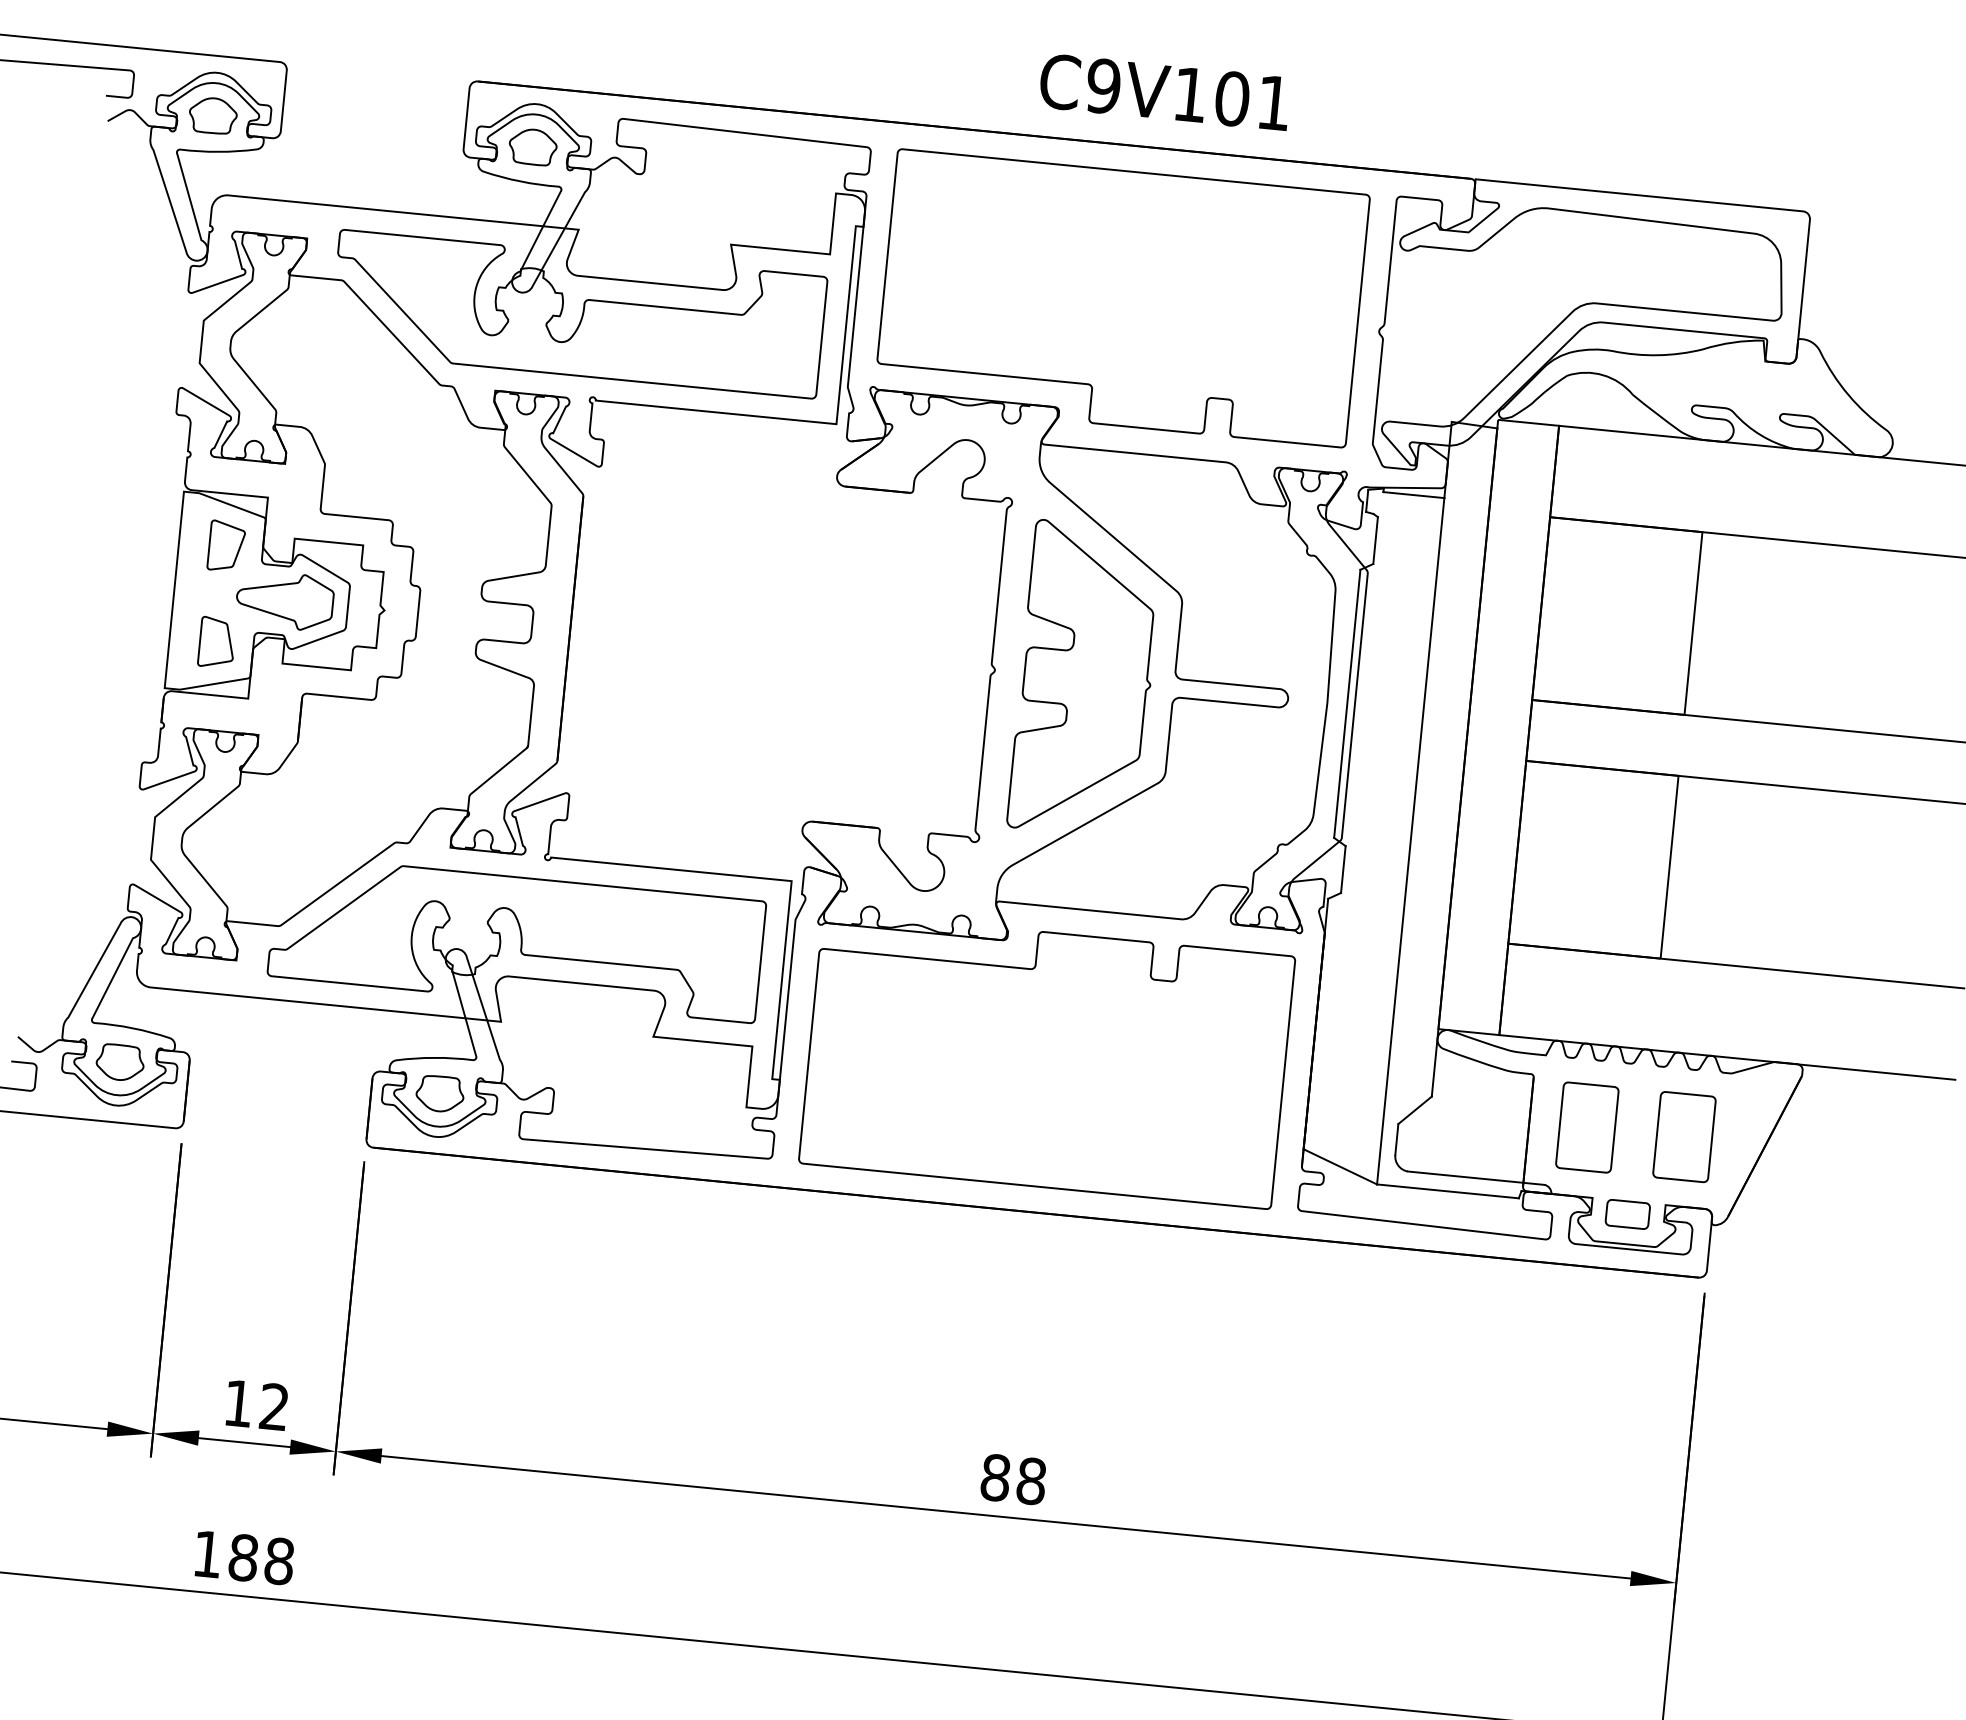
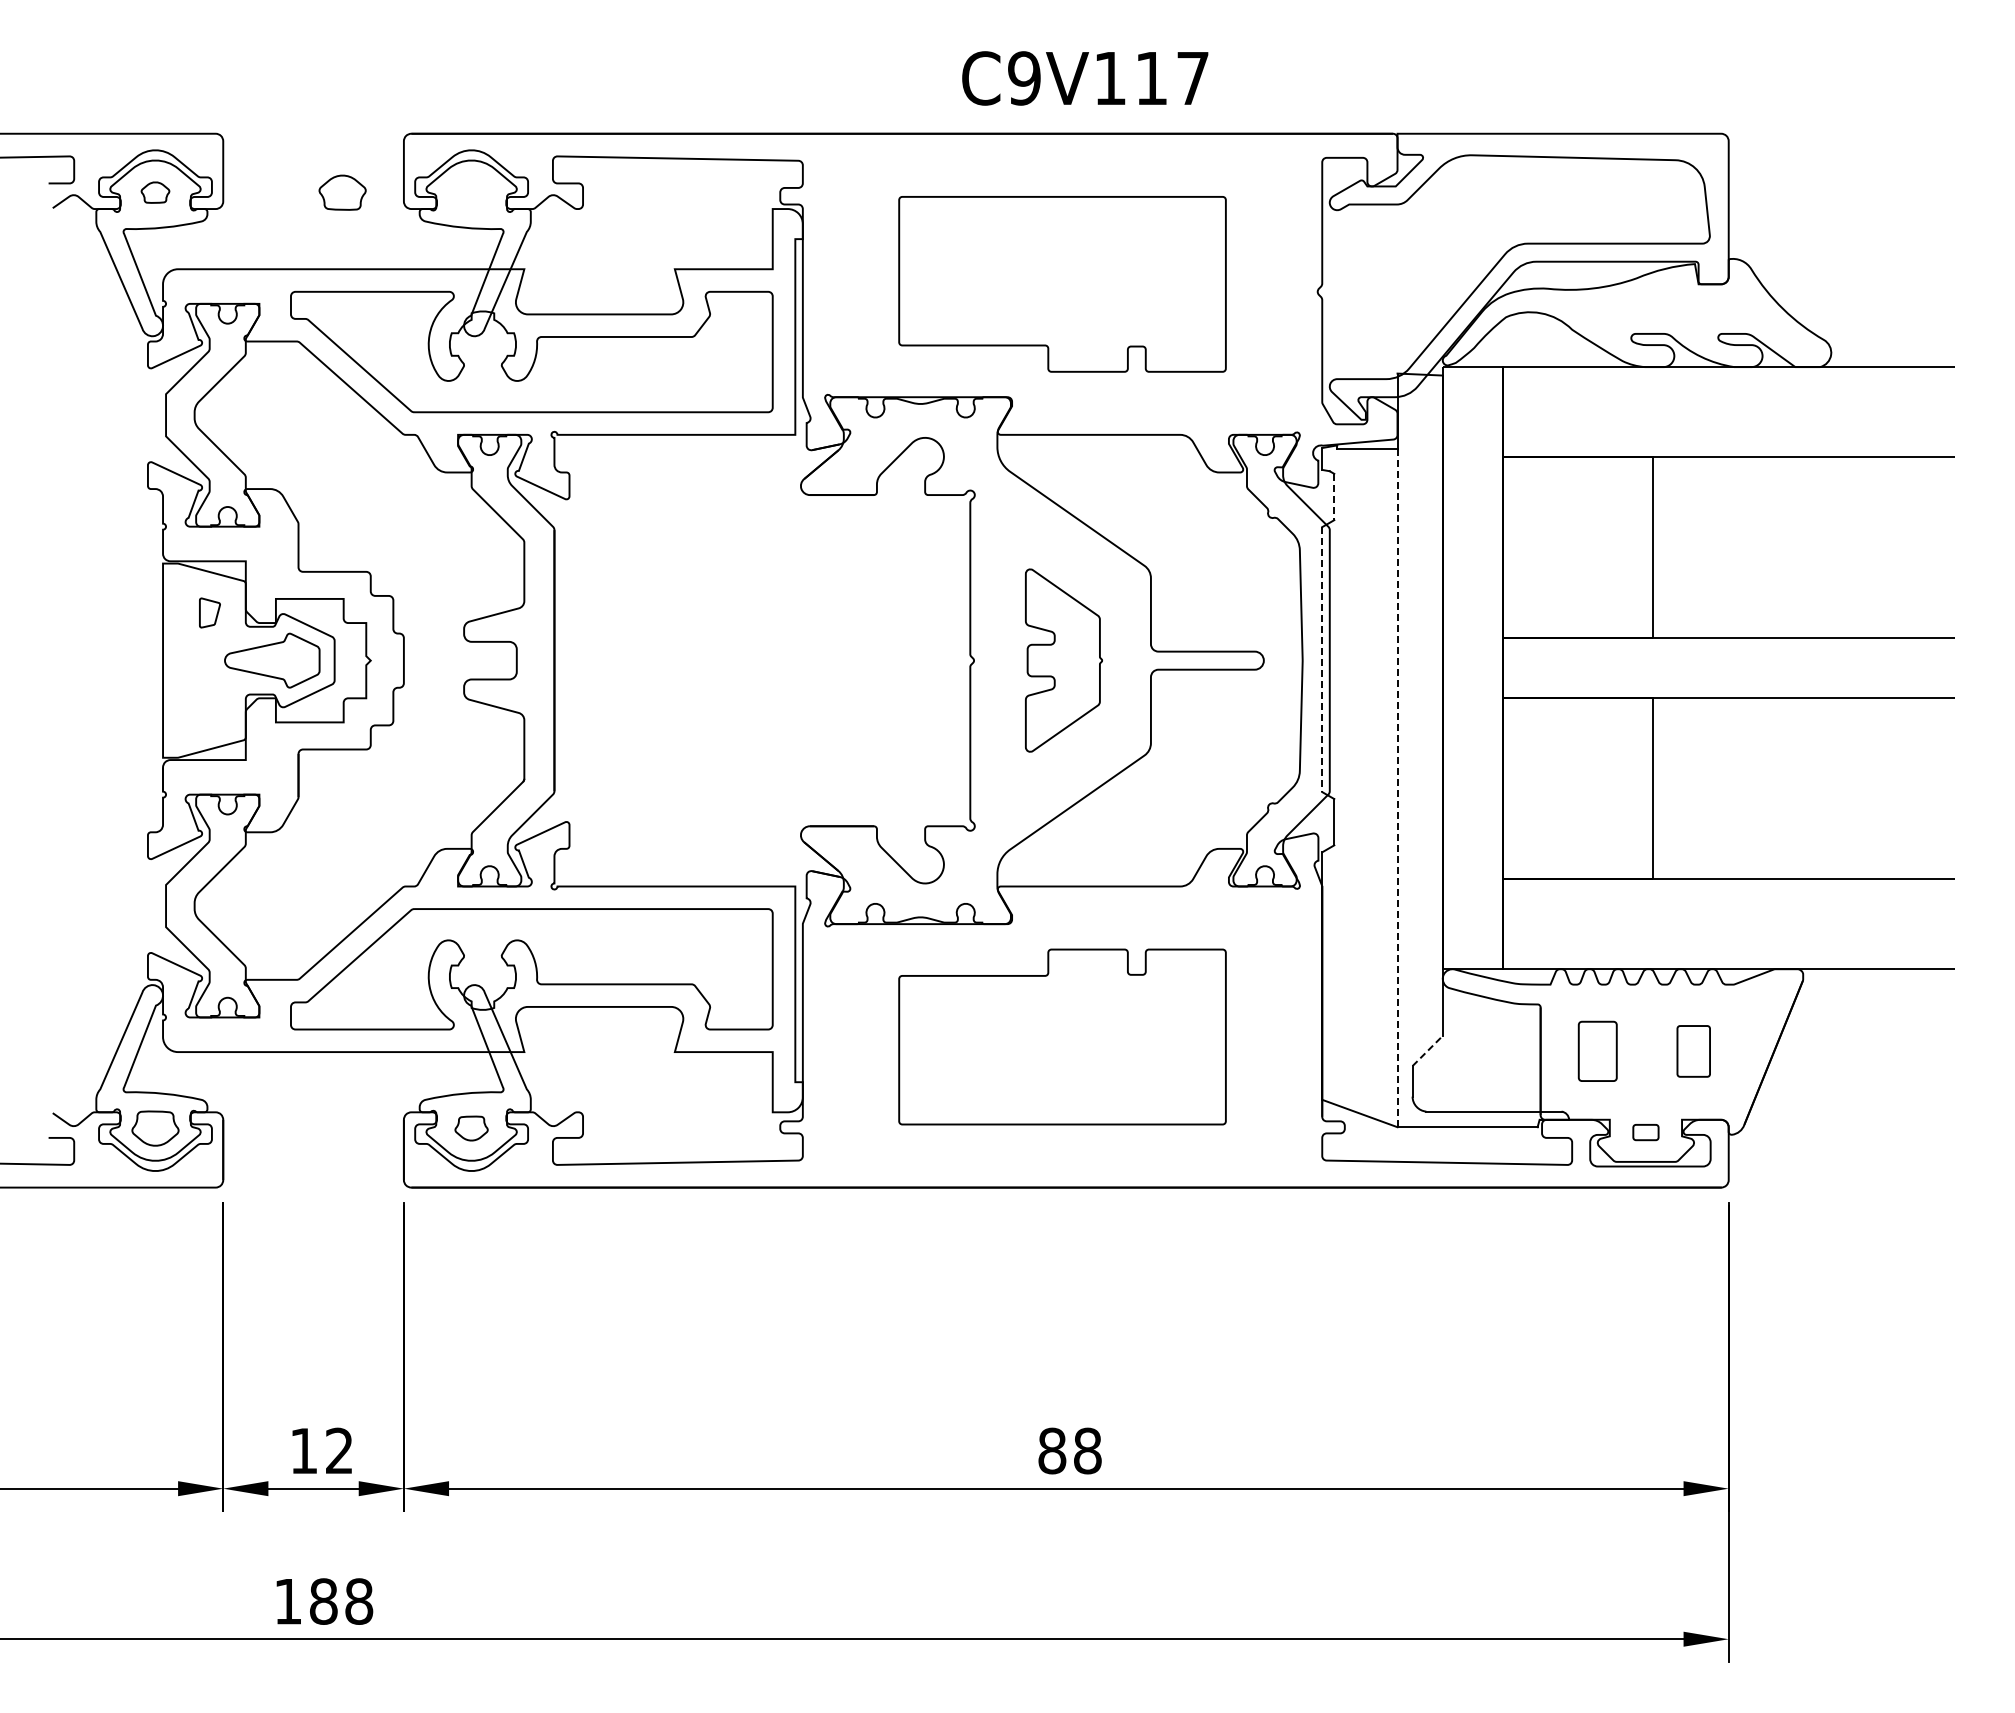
text: (1252, 100) -> (1171, 78), C9V101 -> C9V117
part: (213, 115) -> (155, 192), size x0.6
part: (532, 146) -> (342, 192), moved
part: (1121, 298) -> (1062, 284), size x0.7
line: (1375, 541) -> (1334, 497), solid -> dashed
part: (226, 545) -> (209, 612), size x0.6
part: (216, 642) -> (209, 708), removed
part: (1085, 679) -> (1063, 660), size x0.6
line: (1347, 704) -> (1322, 660), solid -> dashed
line: (1410, 841) -> (1397, 788), solid -> dashed
part: (1047, 1059) -> (1062, 1036), size x0.7
part: (440, 1093) -> (471, 1128), size x0.7
line: (1415, 1109) -> (1427, 1050), solid -> dashed
part: (1586, 1127) -> (1597, 1051), size x0.7
part: (1684, 1137) -> (1693, 1051), size x0.6
part: (1627, 1214) -> (1645, 1132), size x0.6

